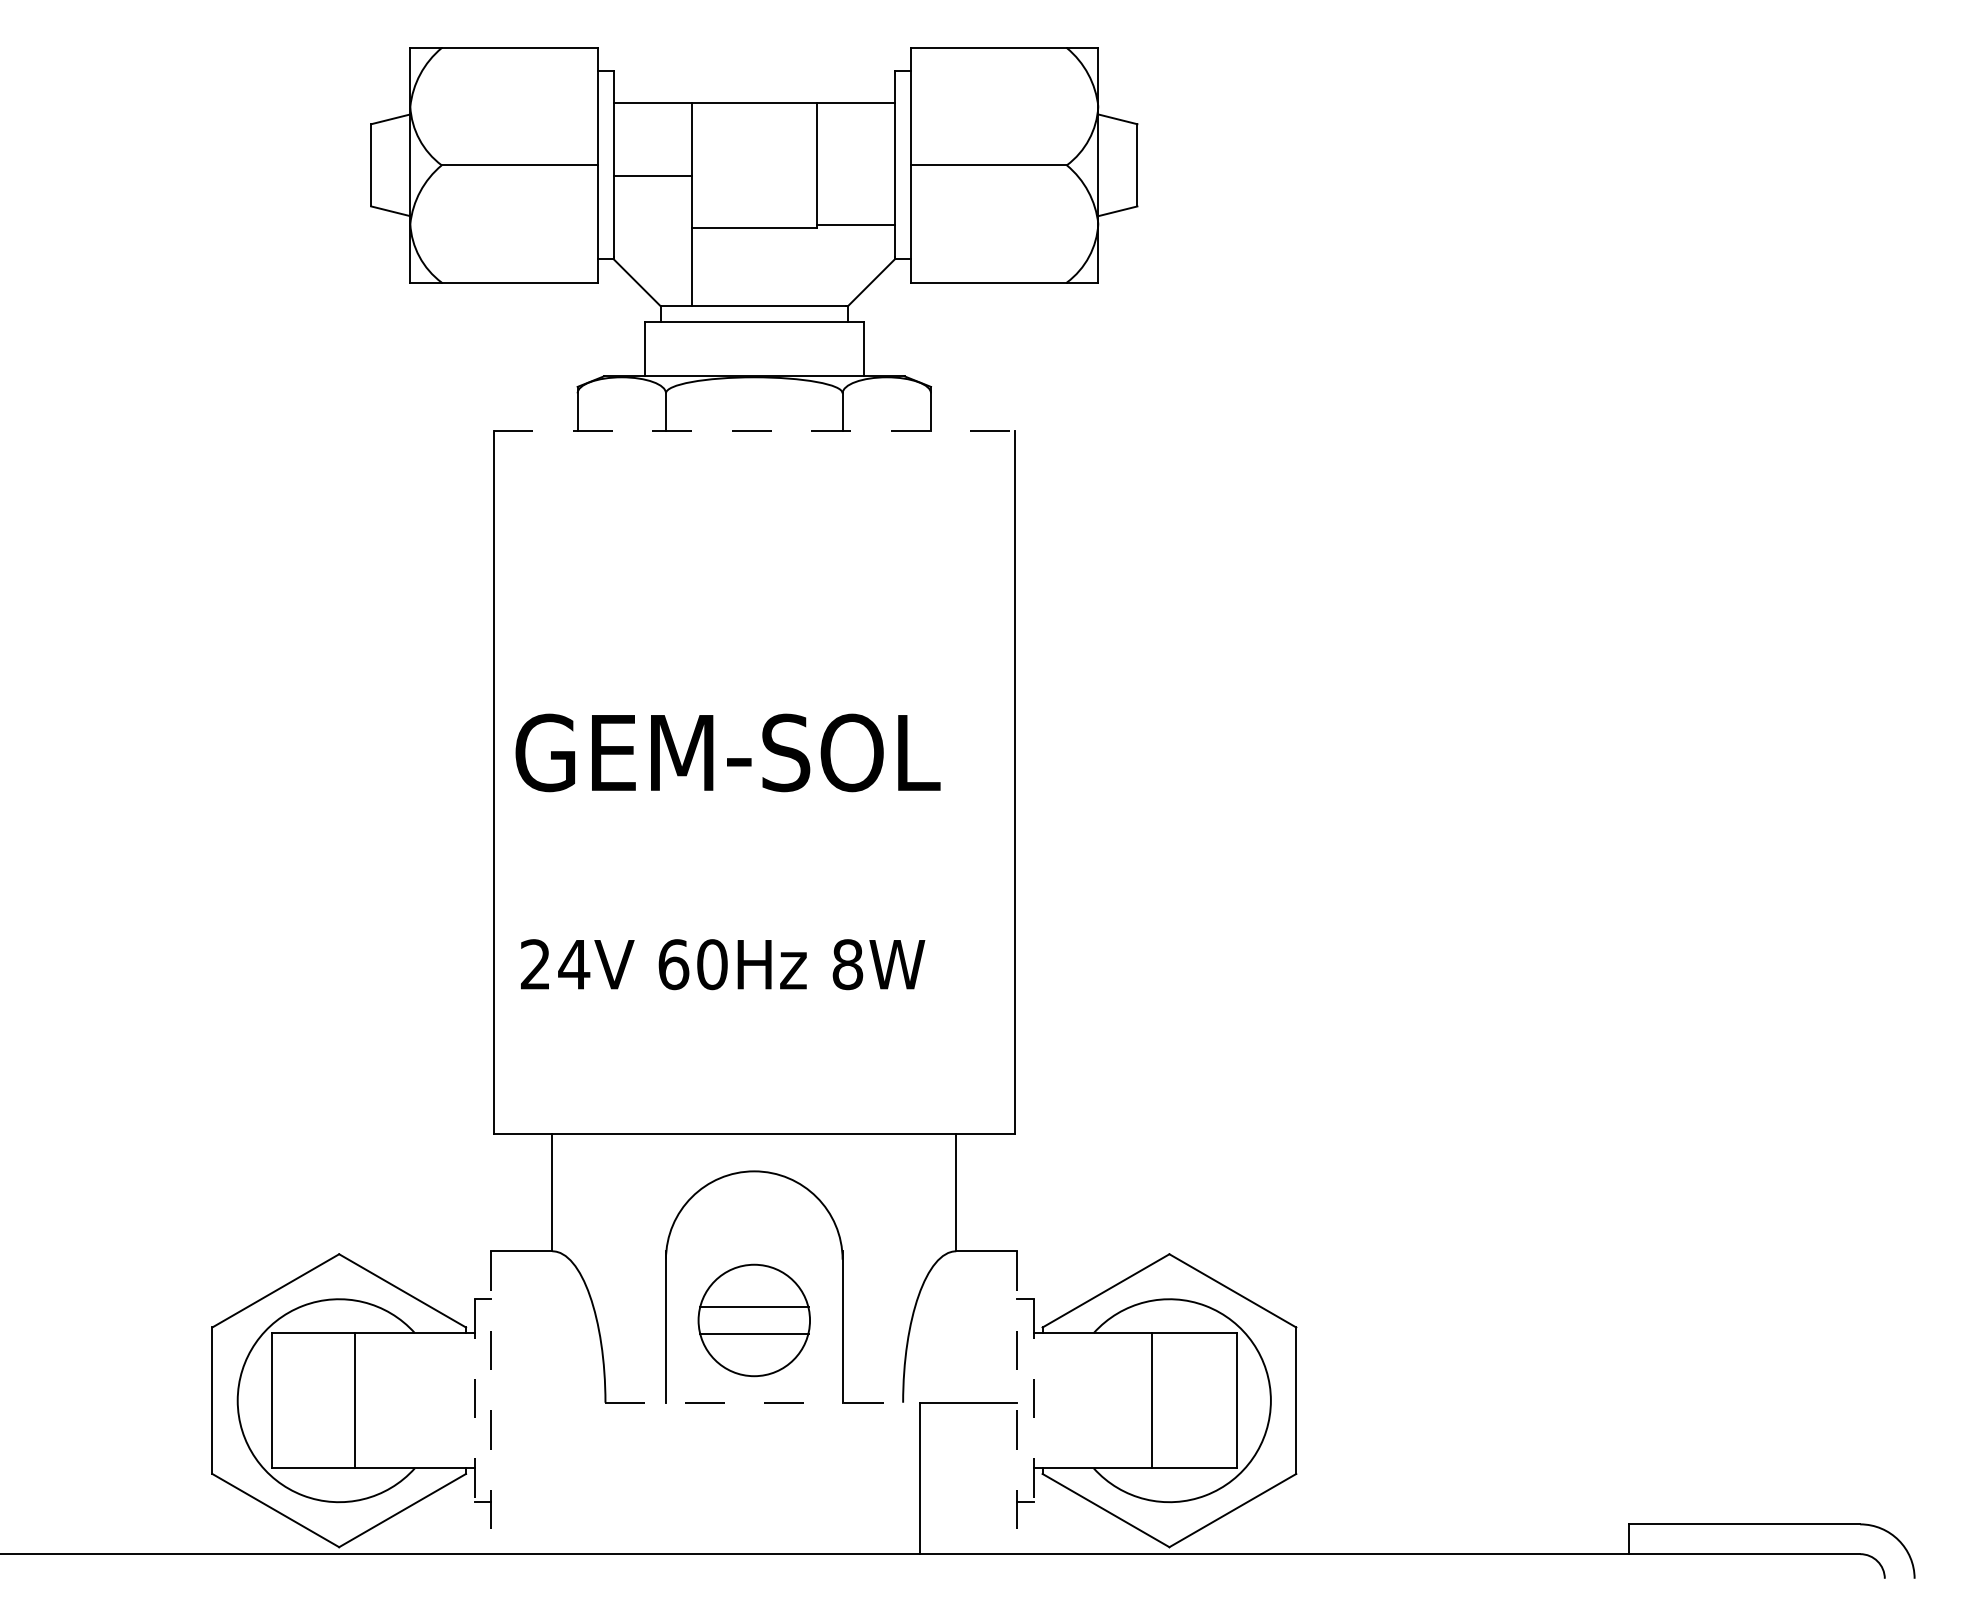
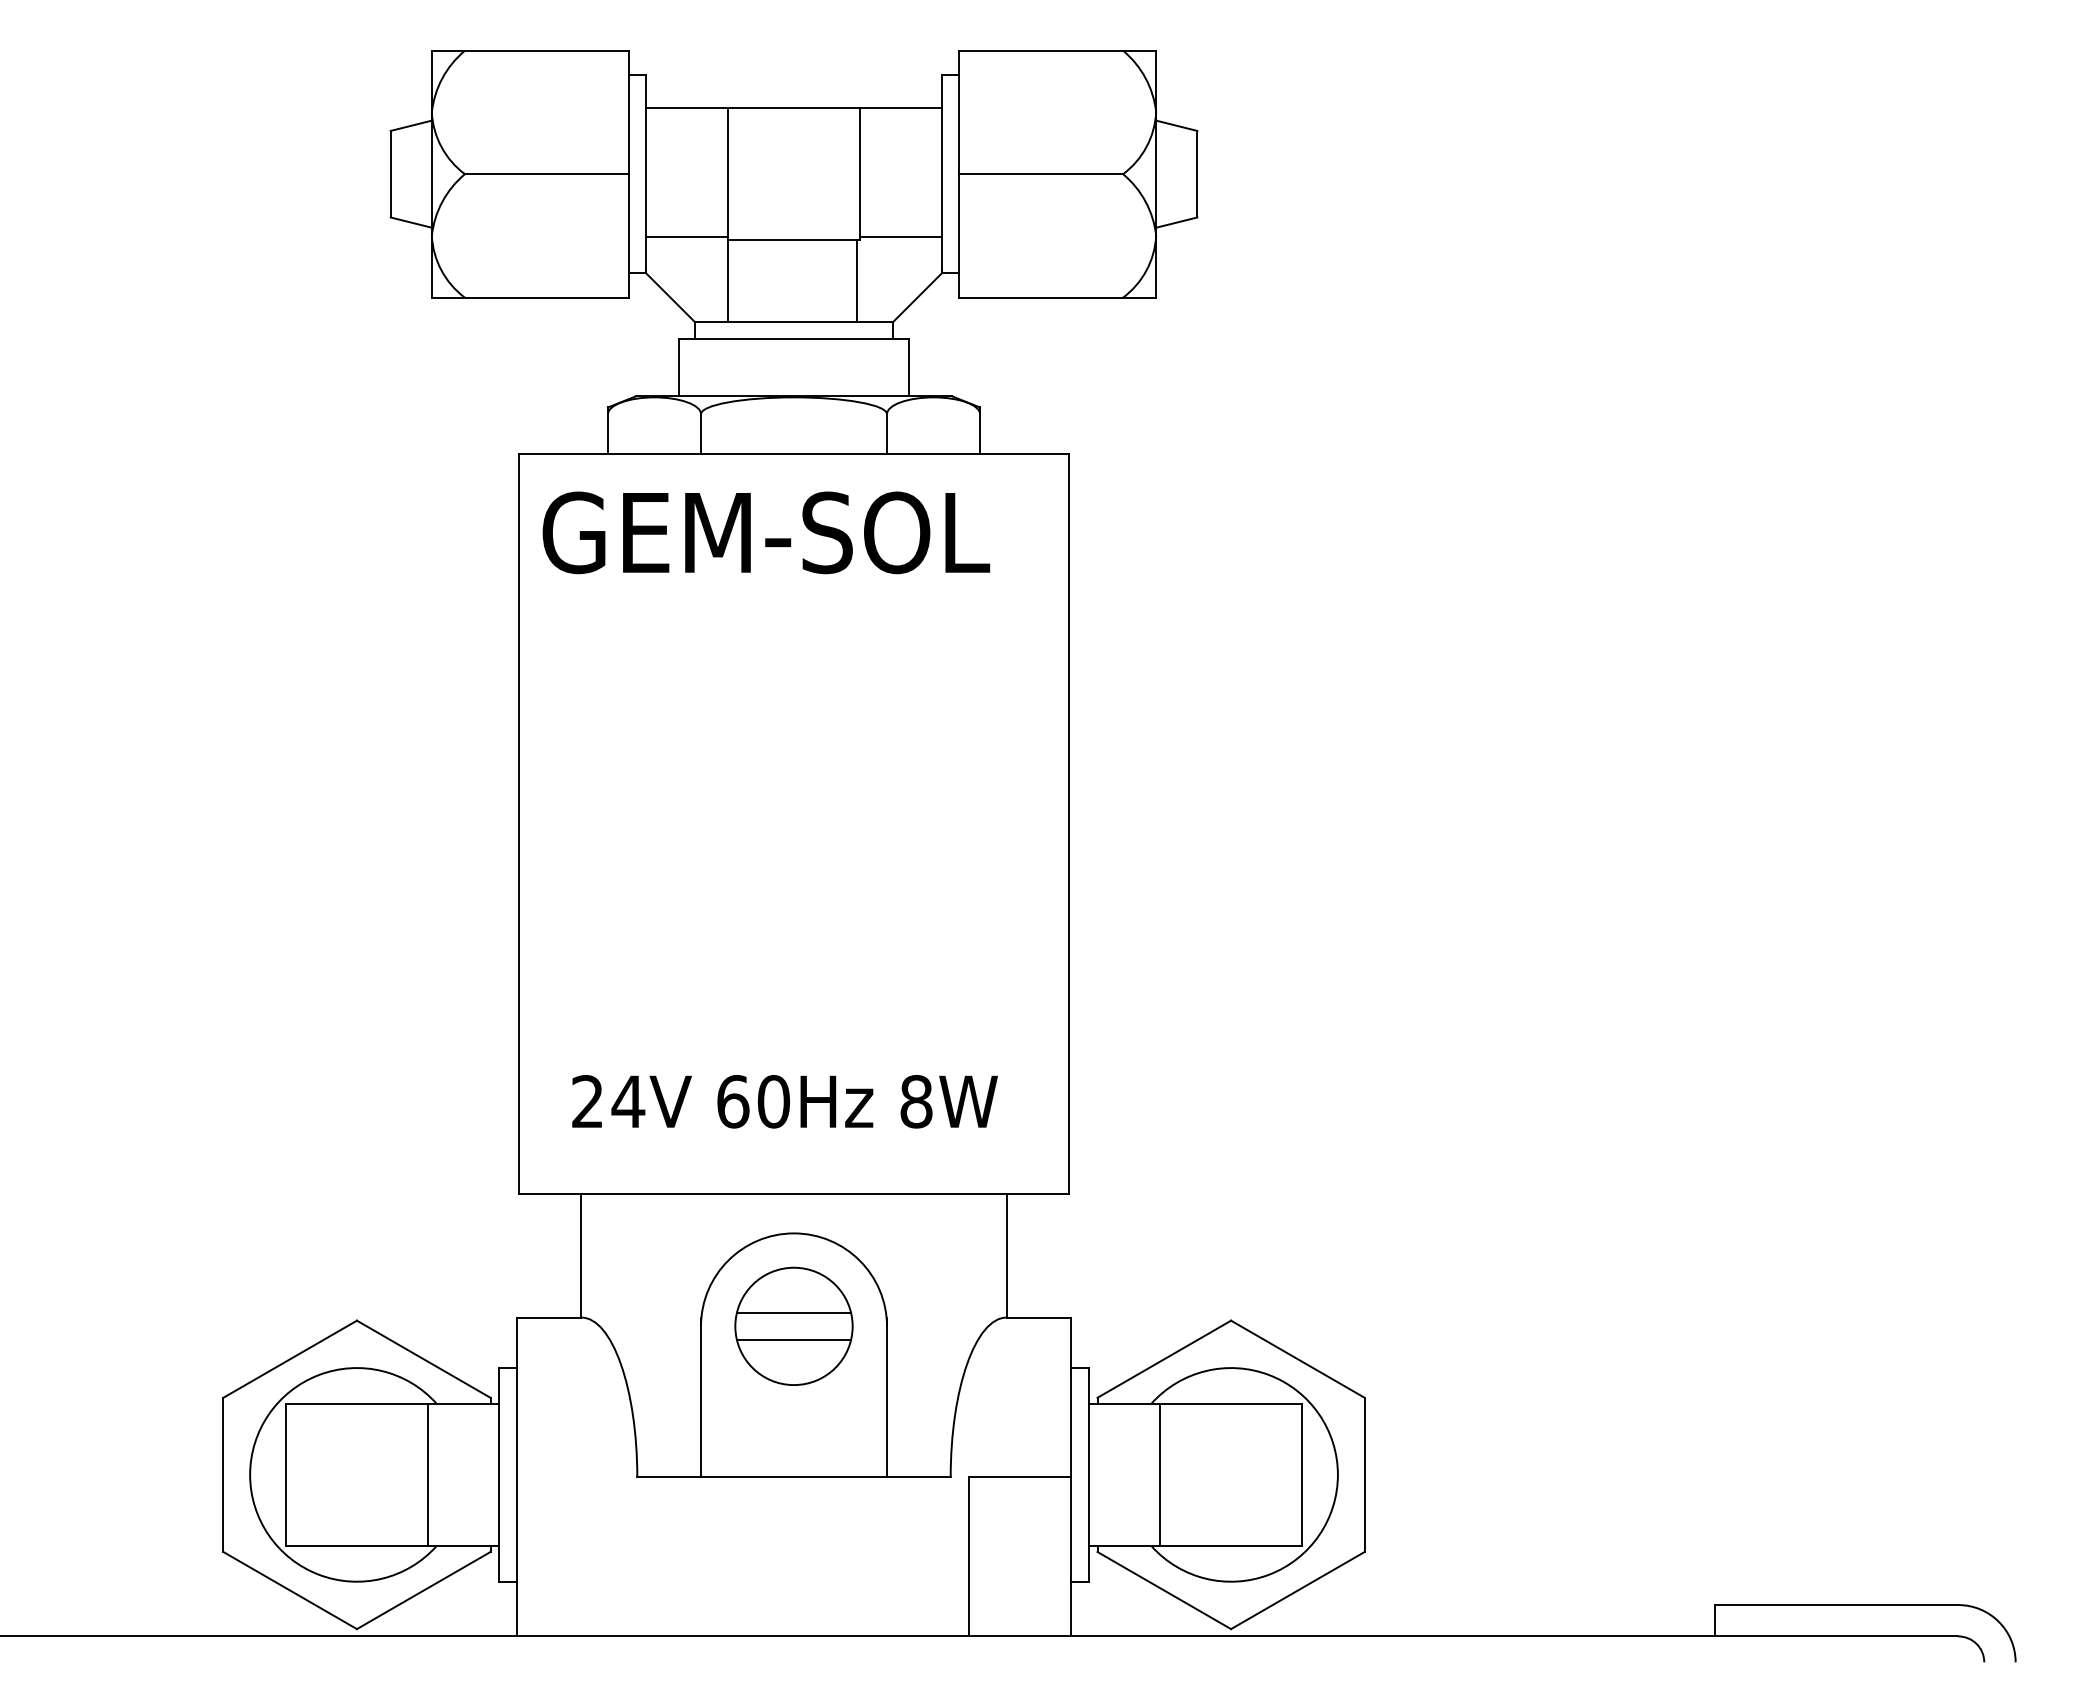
line: (652, 176) -> (686, 236), moved
line: (813, 267) -> (856, 281), added
line: (754, 430) -> (794, 453), dashed -> solid
text: (728, 752) -> (766, 532), moved
text: (722, 964) -> (784, 1101), moved
part: (753, 1319) -> (793, 1325), moved
line: (354, 1400) -> (428, 1474), moved
line: (474, 1400) -> (499, 1474), dashed -> solid
line: (1034, 1400) -> (1088, 1474), dashed -> solid
line: (1151, 1400) -> (1159, 1474), moved
line: (491, 1403) -> (517, 1477), dashed -> solid
line: (754, 1403) -> (794, 1477), dashed -> solid
line: (1016, 1403) -> (1070, 1477), dashed -> solid

